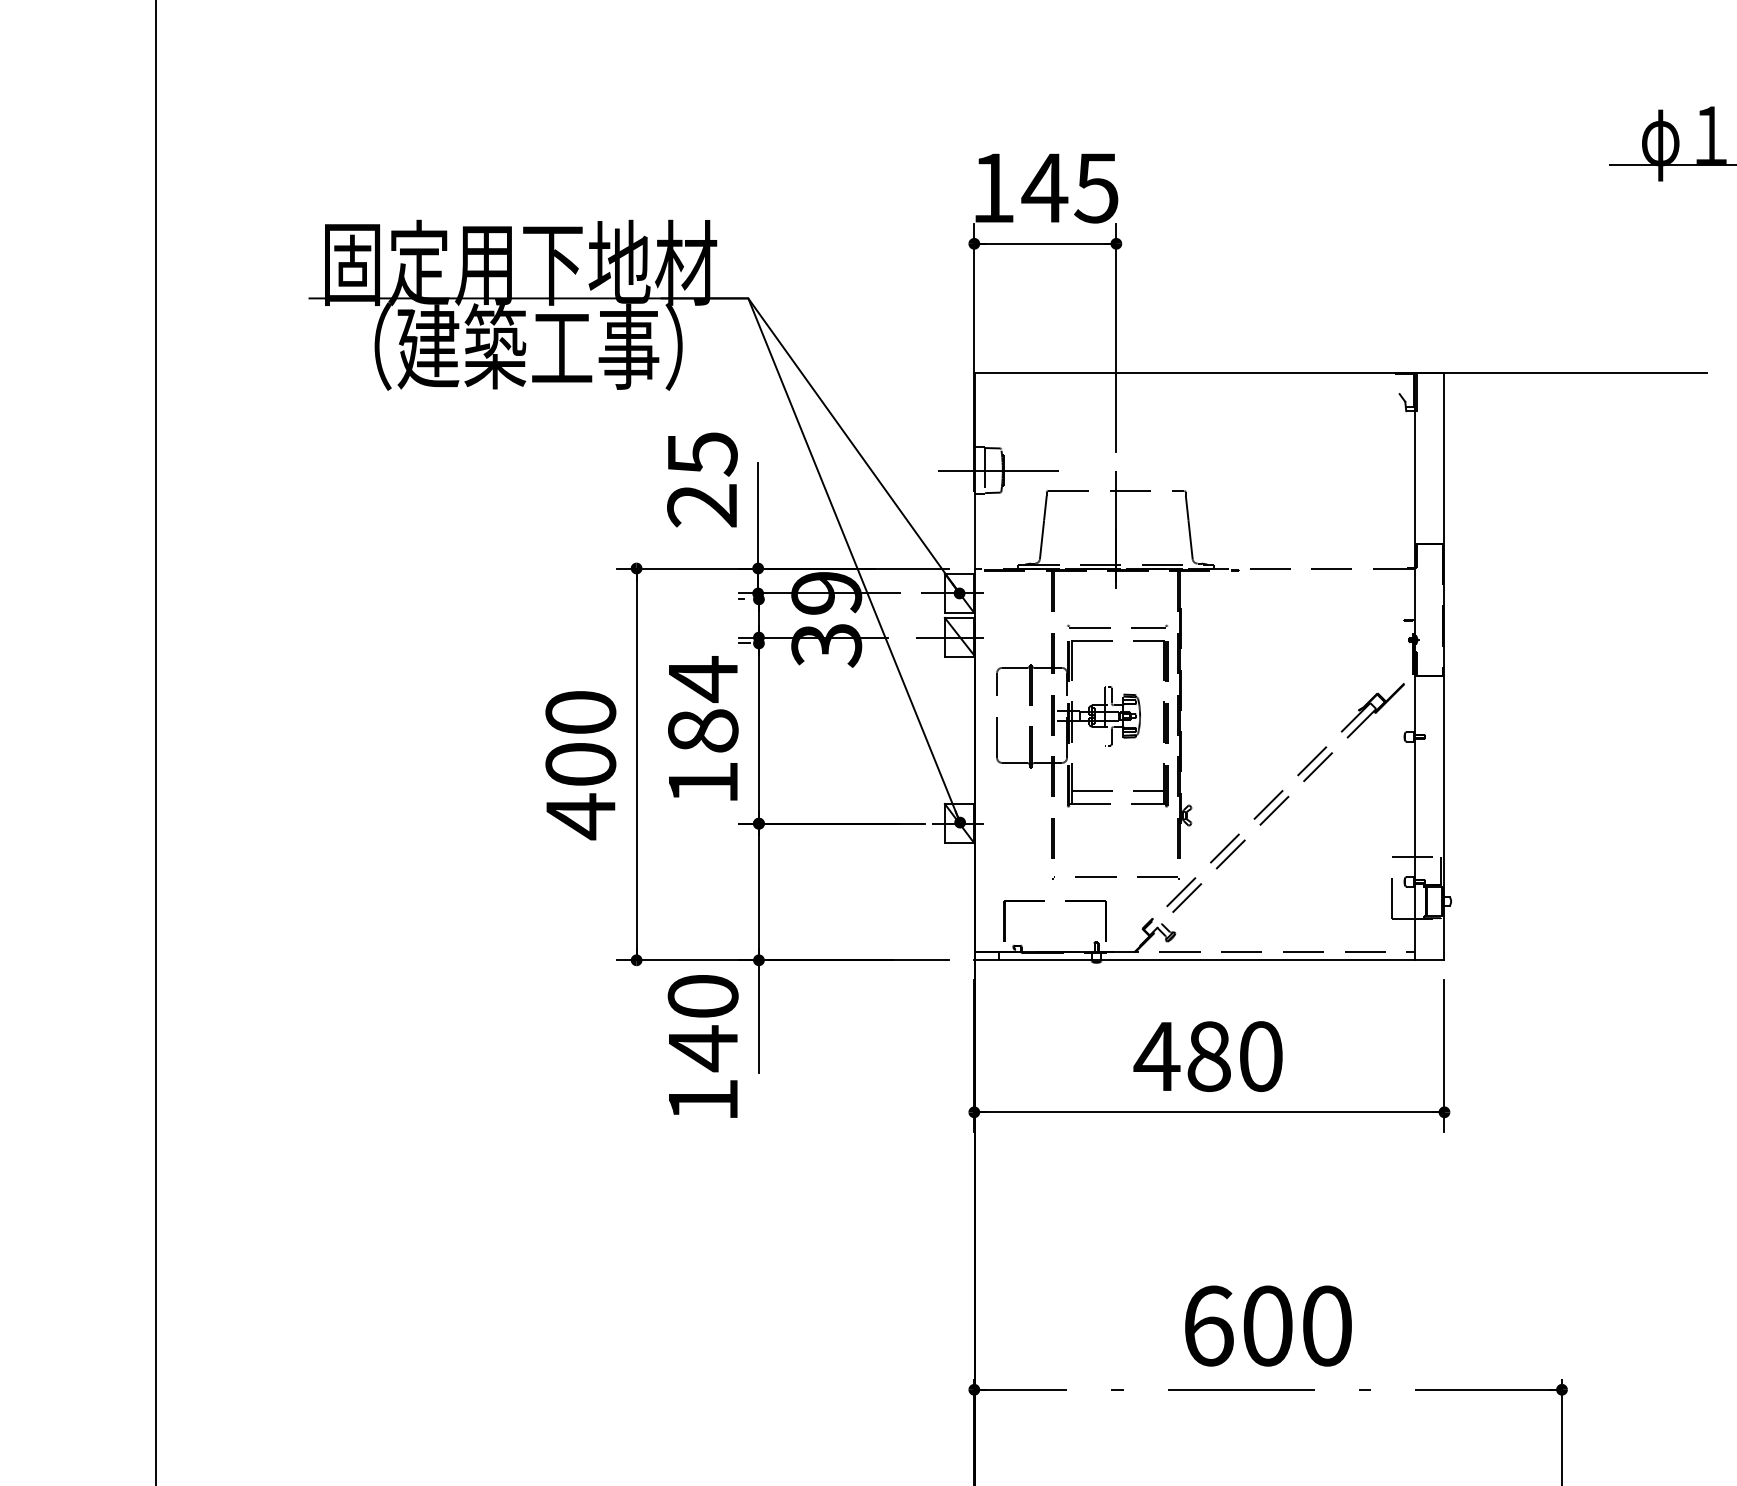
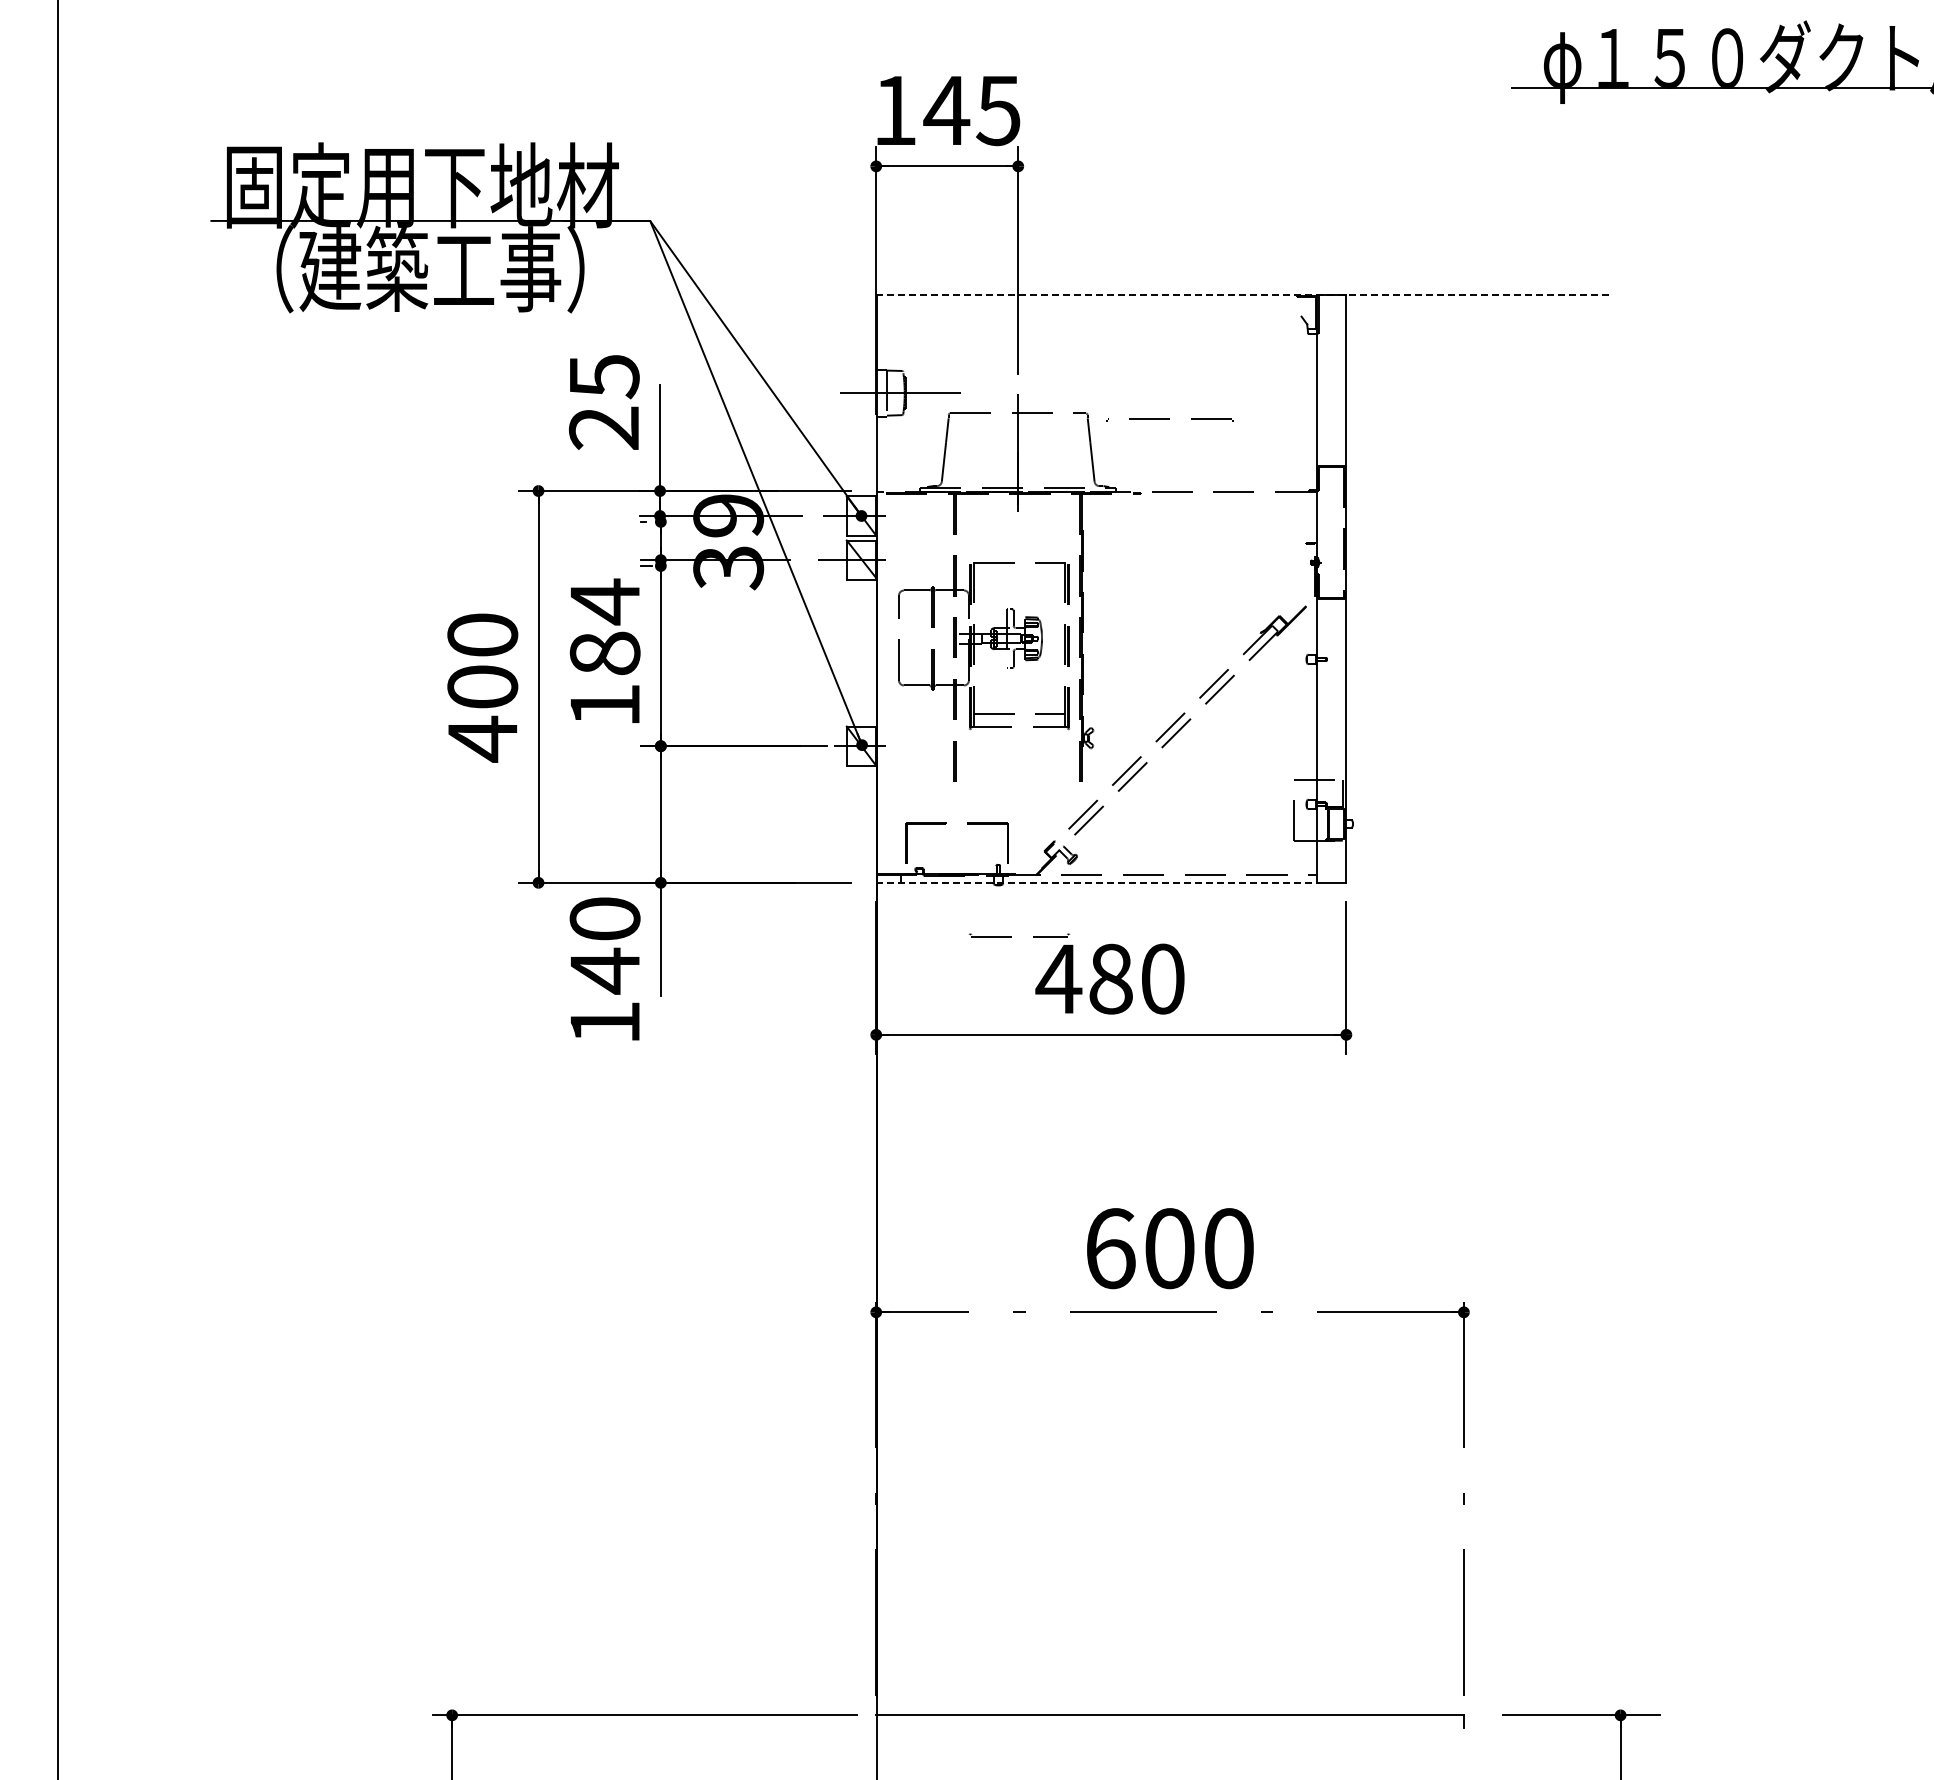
line: (1339, 372) -> (1241, 295), solid -> dashed
part: (1109, 627) -> (1011, 936), moved
part: (1115, 876) -> (1169, 419), moved
line: (1194, 959) -> (1096, 882), solid -> dashed

